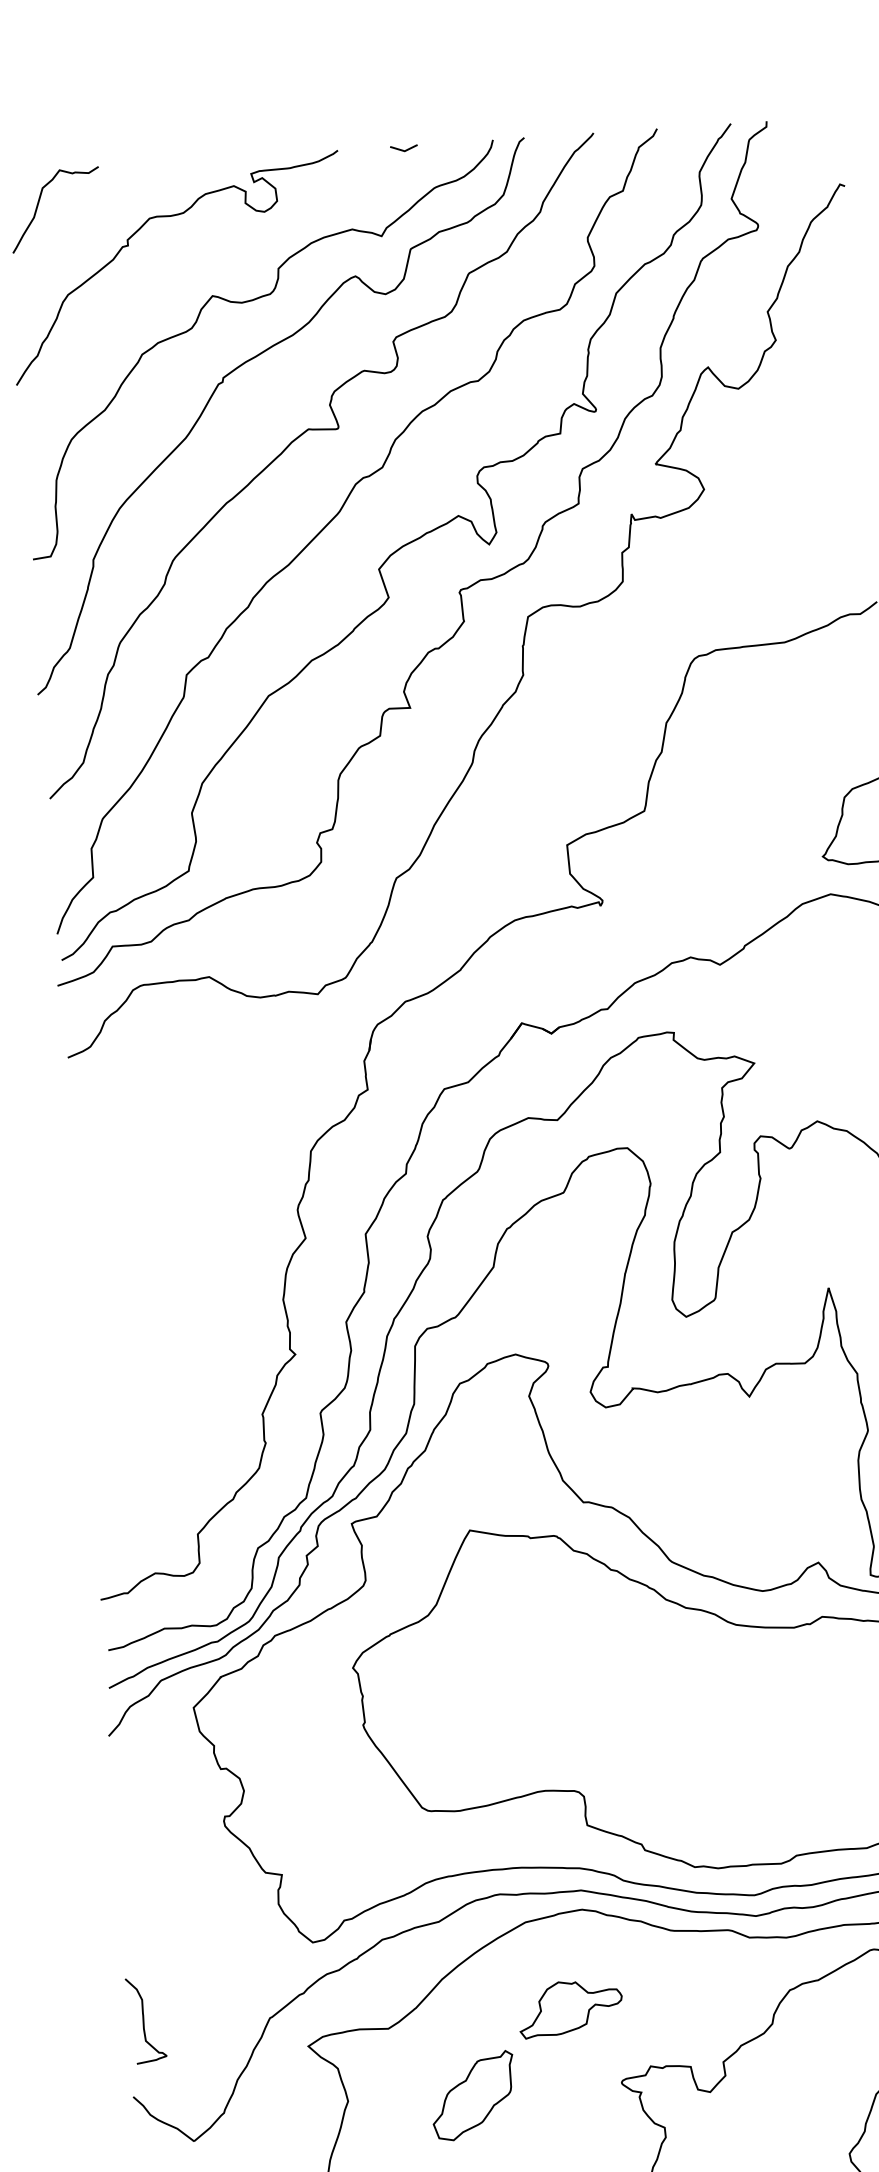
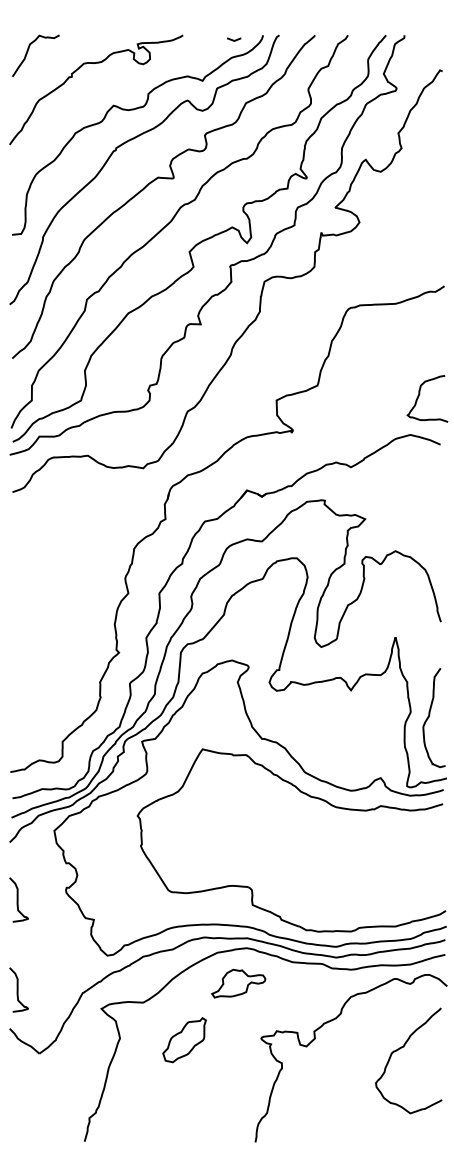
line: (404, 148) -> (234, 39), moved
curve: (133, 1845) -> (18, 899), added
part: (570, 2008) -> (238, 983), moved

